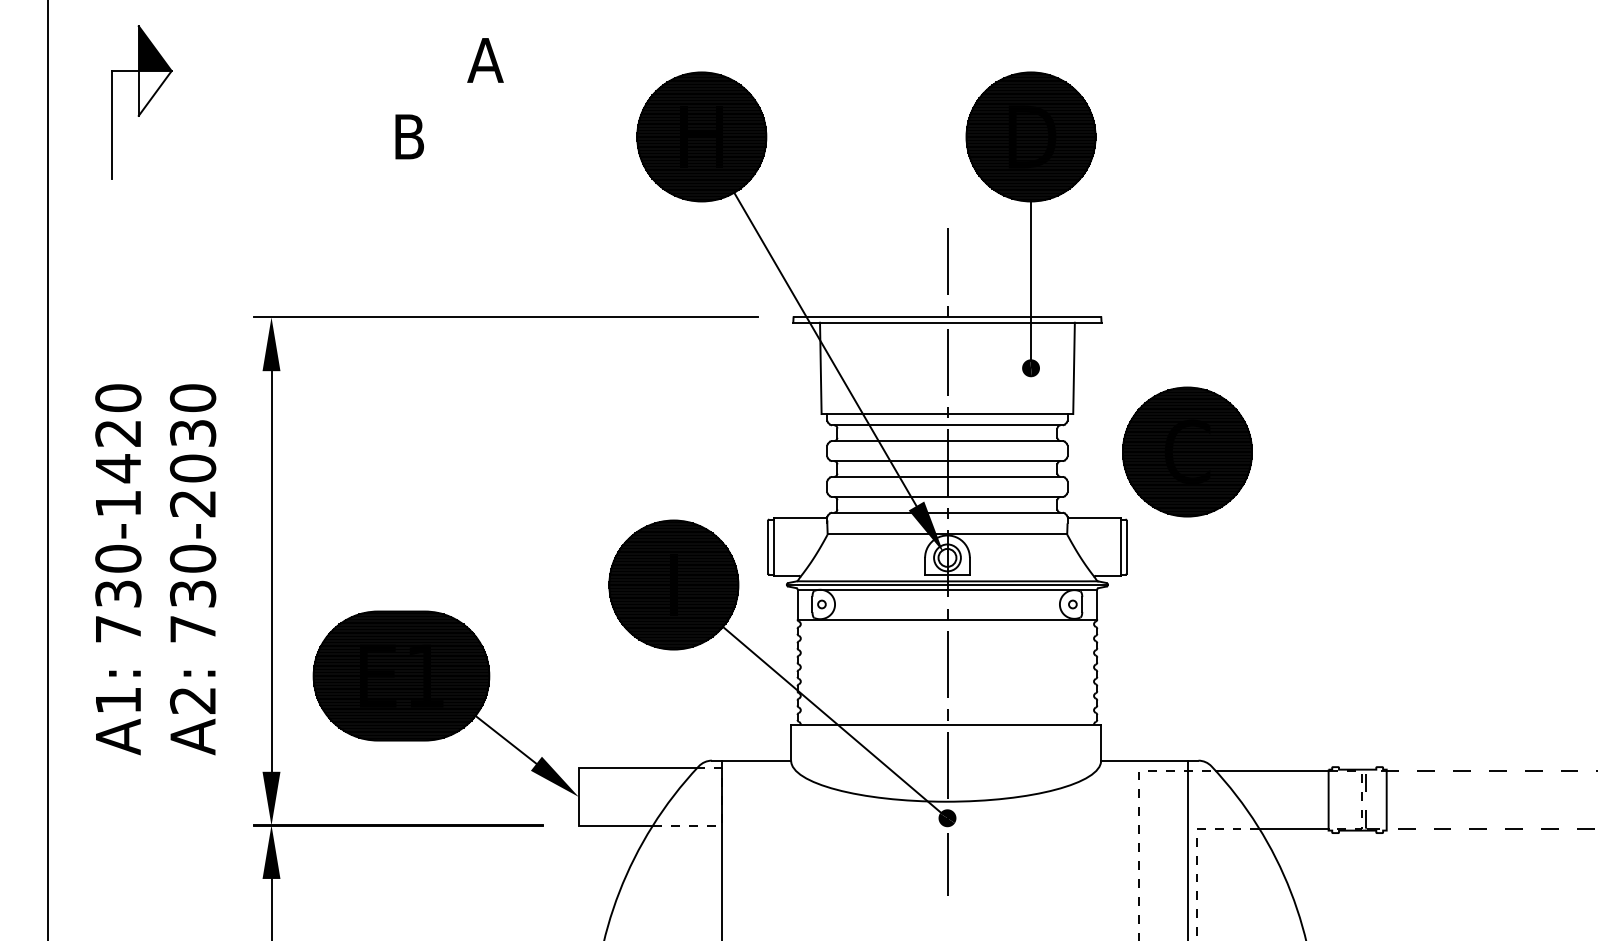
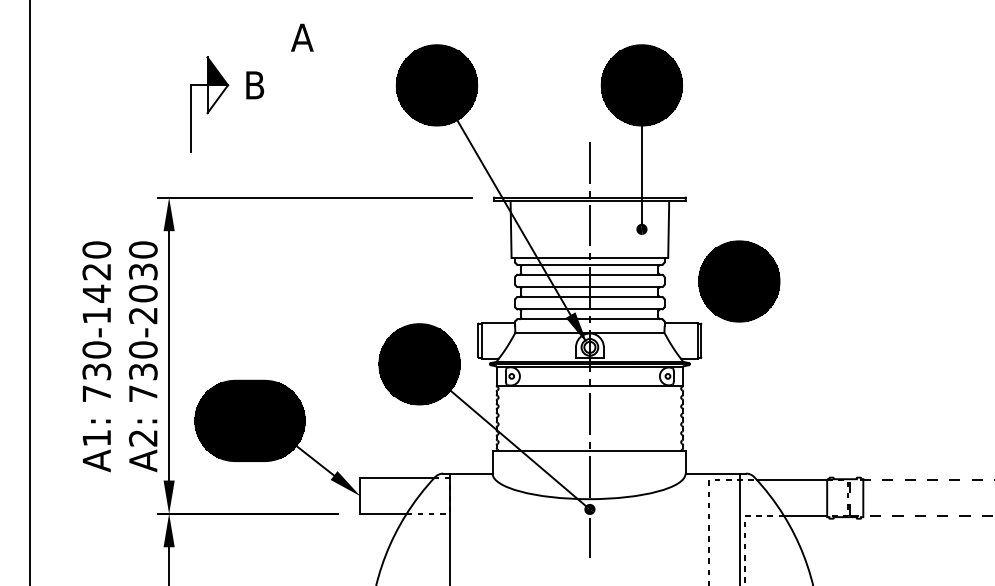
part: (141, 101) -> (209, 104), moved
text: (154, 569) -> (119, 356), moved

